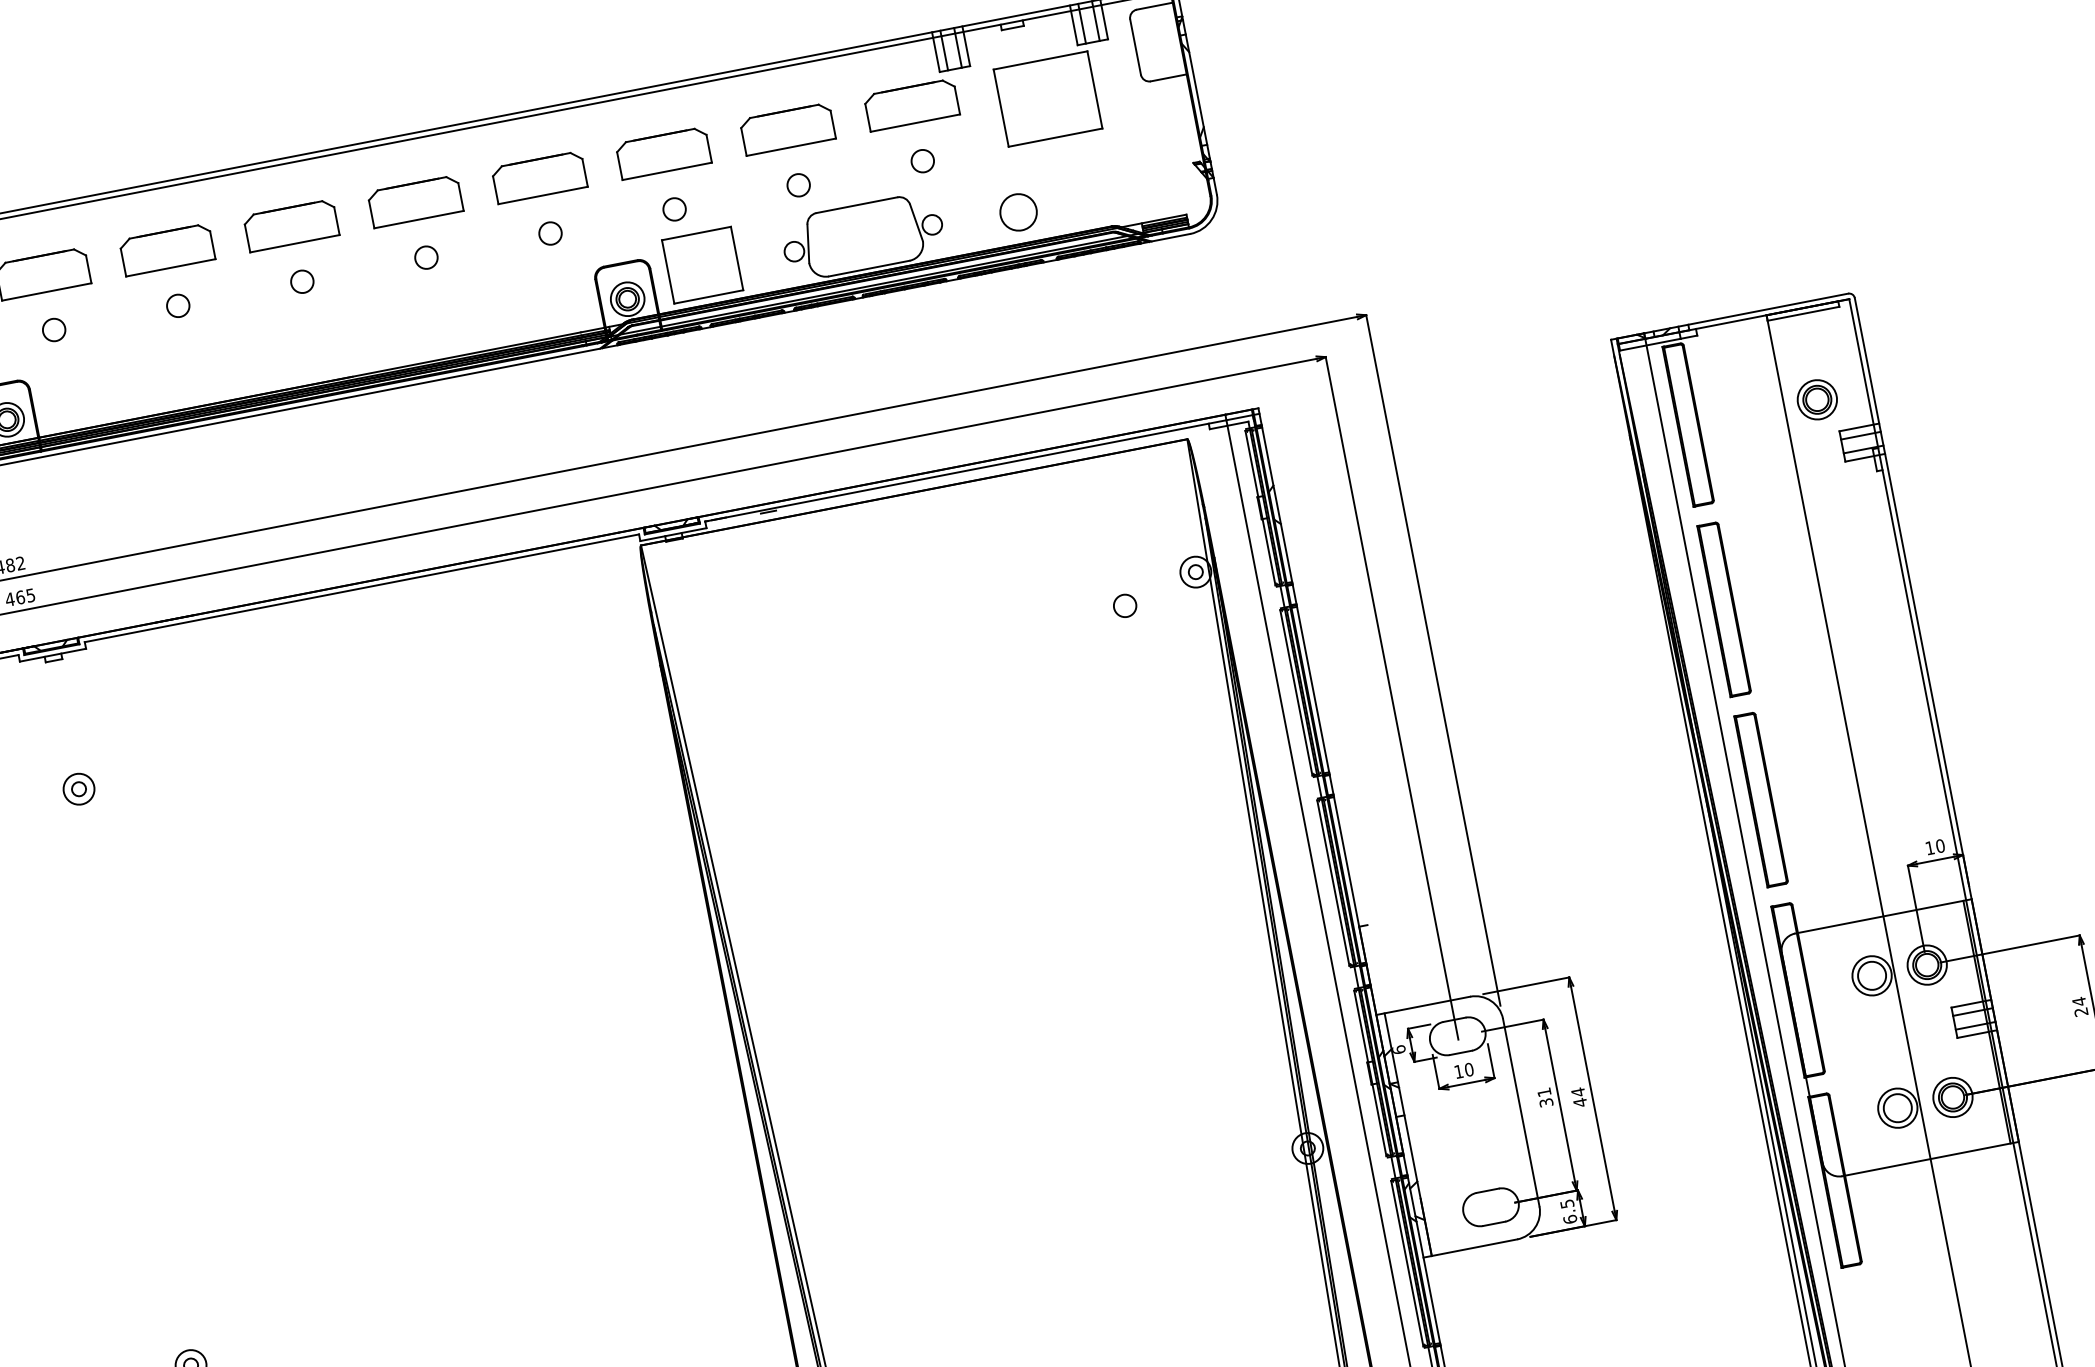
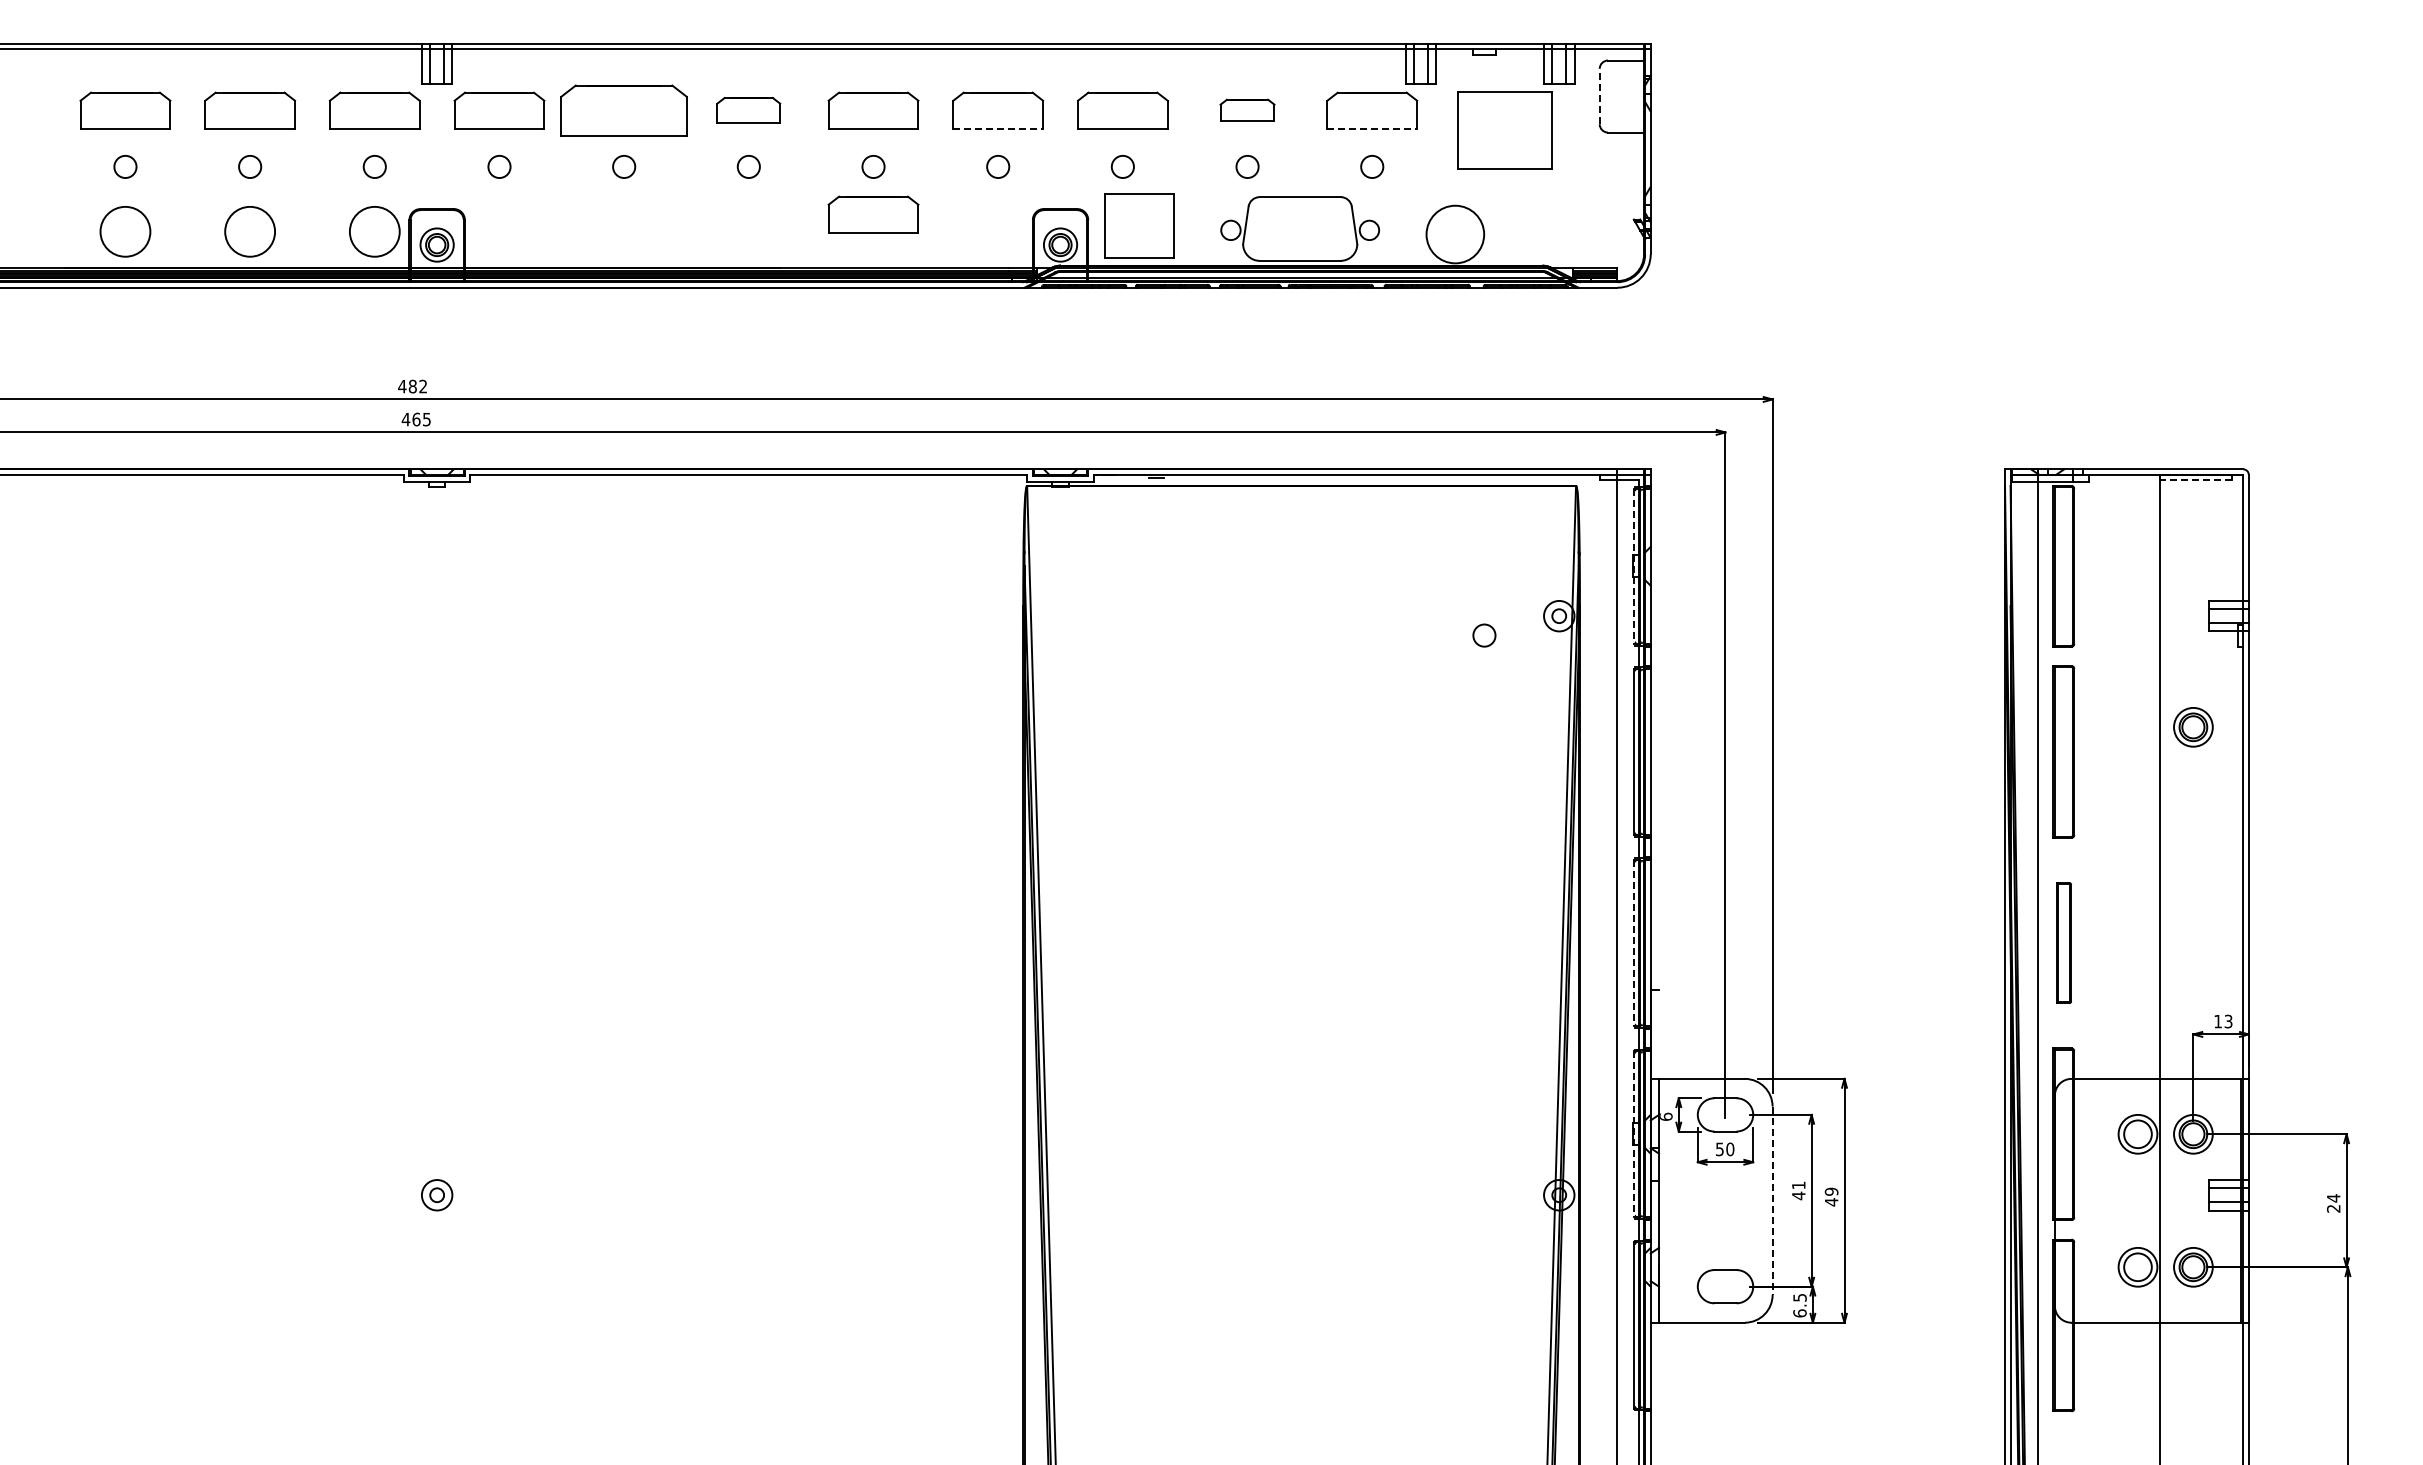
line: (1135, 47) -> (1599, 96), solid -> dashed
line: (915, 122) -> (1372, 128), solid -> dashed
part: (787, 129) -> (1247, 110), size x0.6
line: (543, 195) -> (998, 128), solid -> dashed
circle: (1018, 212) -> (1455, 234), size x1.6
part: (291, 225) -> (748, 110), size x0.7
part: (167, 249) -> (624, 110), size x1.4
part: (435, 305) -> (873, 214), added
line: (1802, 314) -> (2195, 480), solid -> dashed
part: (1817, 399) -> (2193, 727), moved
line: (1260, 508) -> (1633, 566), solid -> dashed
part: (79, 789) -> (437, 616), removed
part: (1760, 799) -> (2063, 942), size x0.7
text: (1940, 846) -> (2228, 1021), 10 -> 13
line: (1333, 883) -> (1633, 943), solid -> dashed
text: (1458, 1071) -> (1719, 1149), 10 -> 50
line: (1370, 1073) -> (1633, 1134), solid -> dashed
text: (1578, 1092) -> (1831, 1191), 44 -> 49
text: (1546, 1102) -> (1798, 1195), 31 -> 41
line: (1521, 1113) -> (1772, 1201), solid -> dashed

